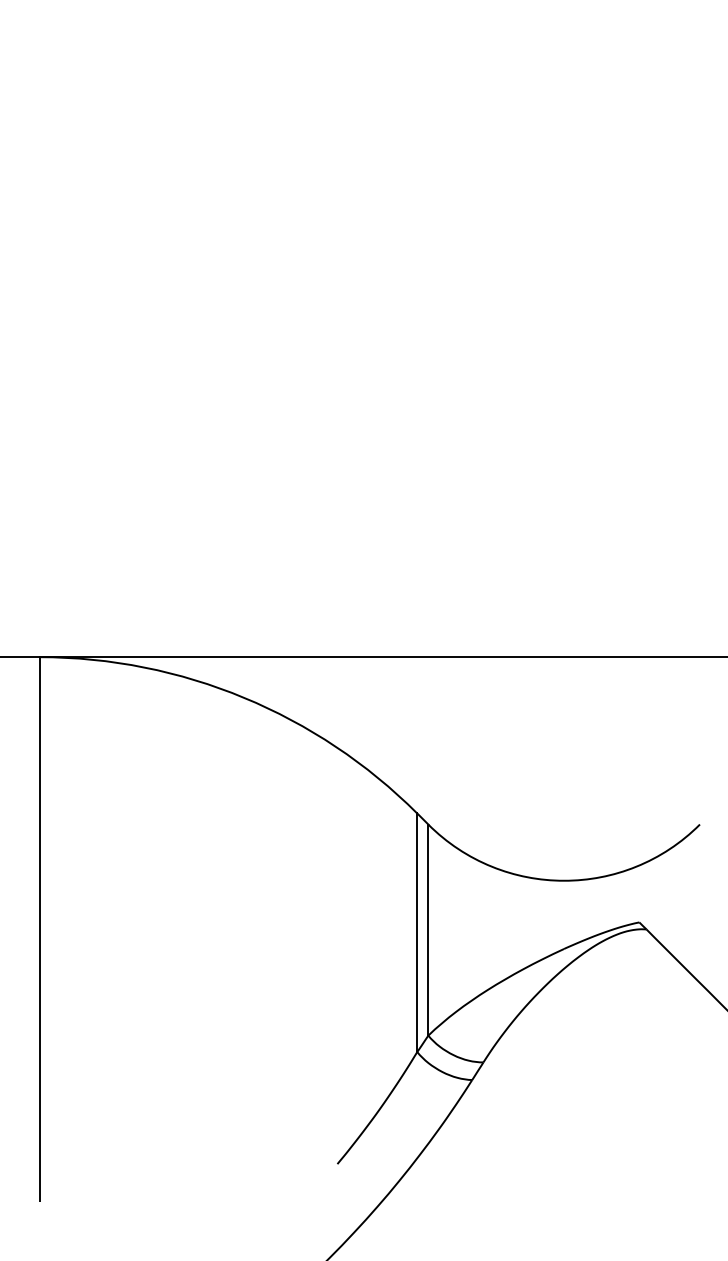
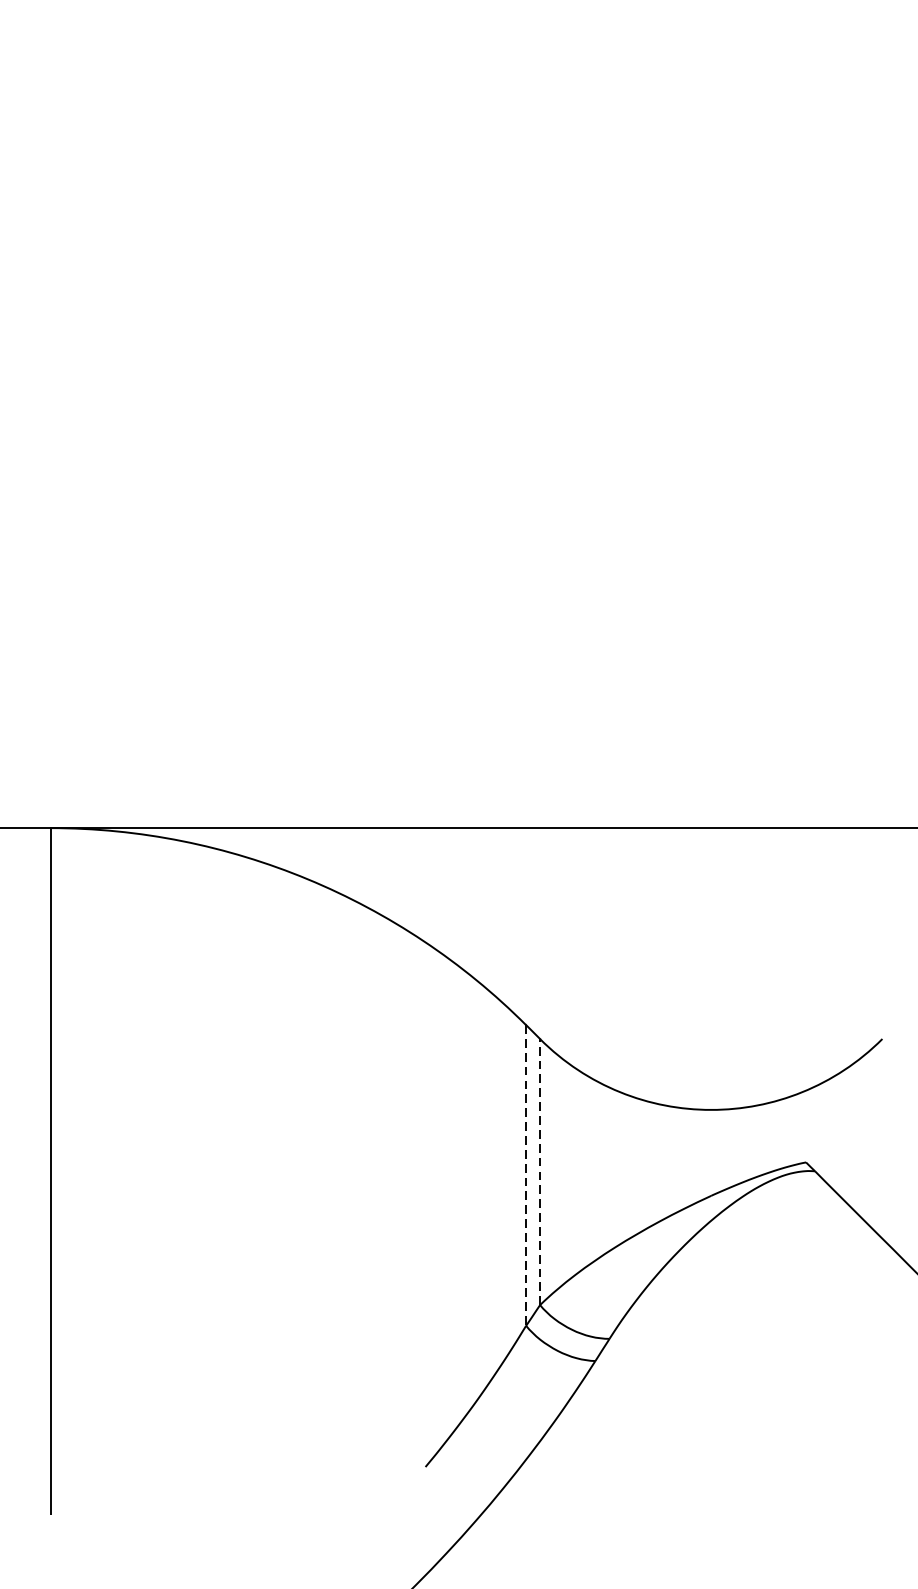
line: (428, 930) -> (540, 1172), solid -> dashed
line: (417, 933) -> (526, 1176), solid -> dashed

